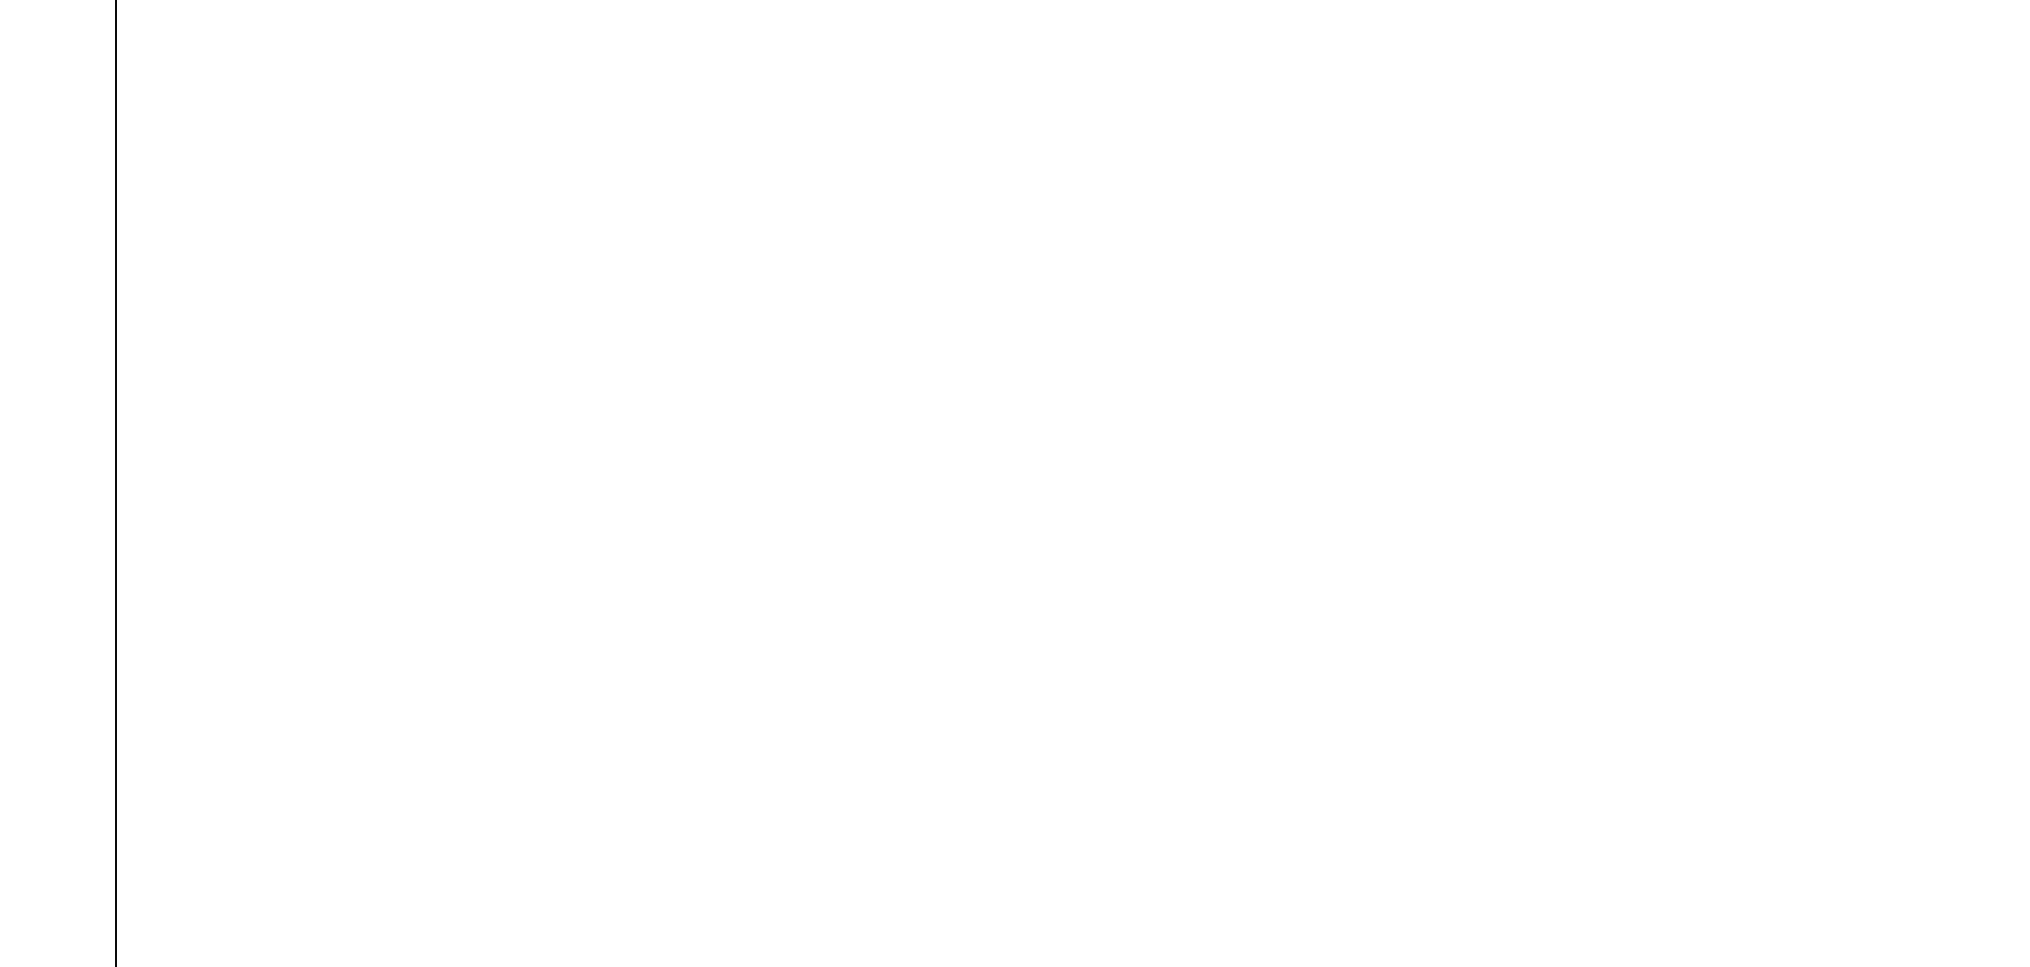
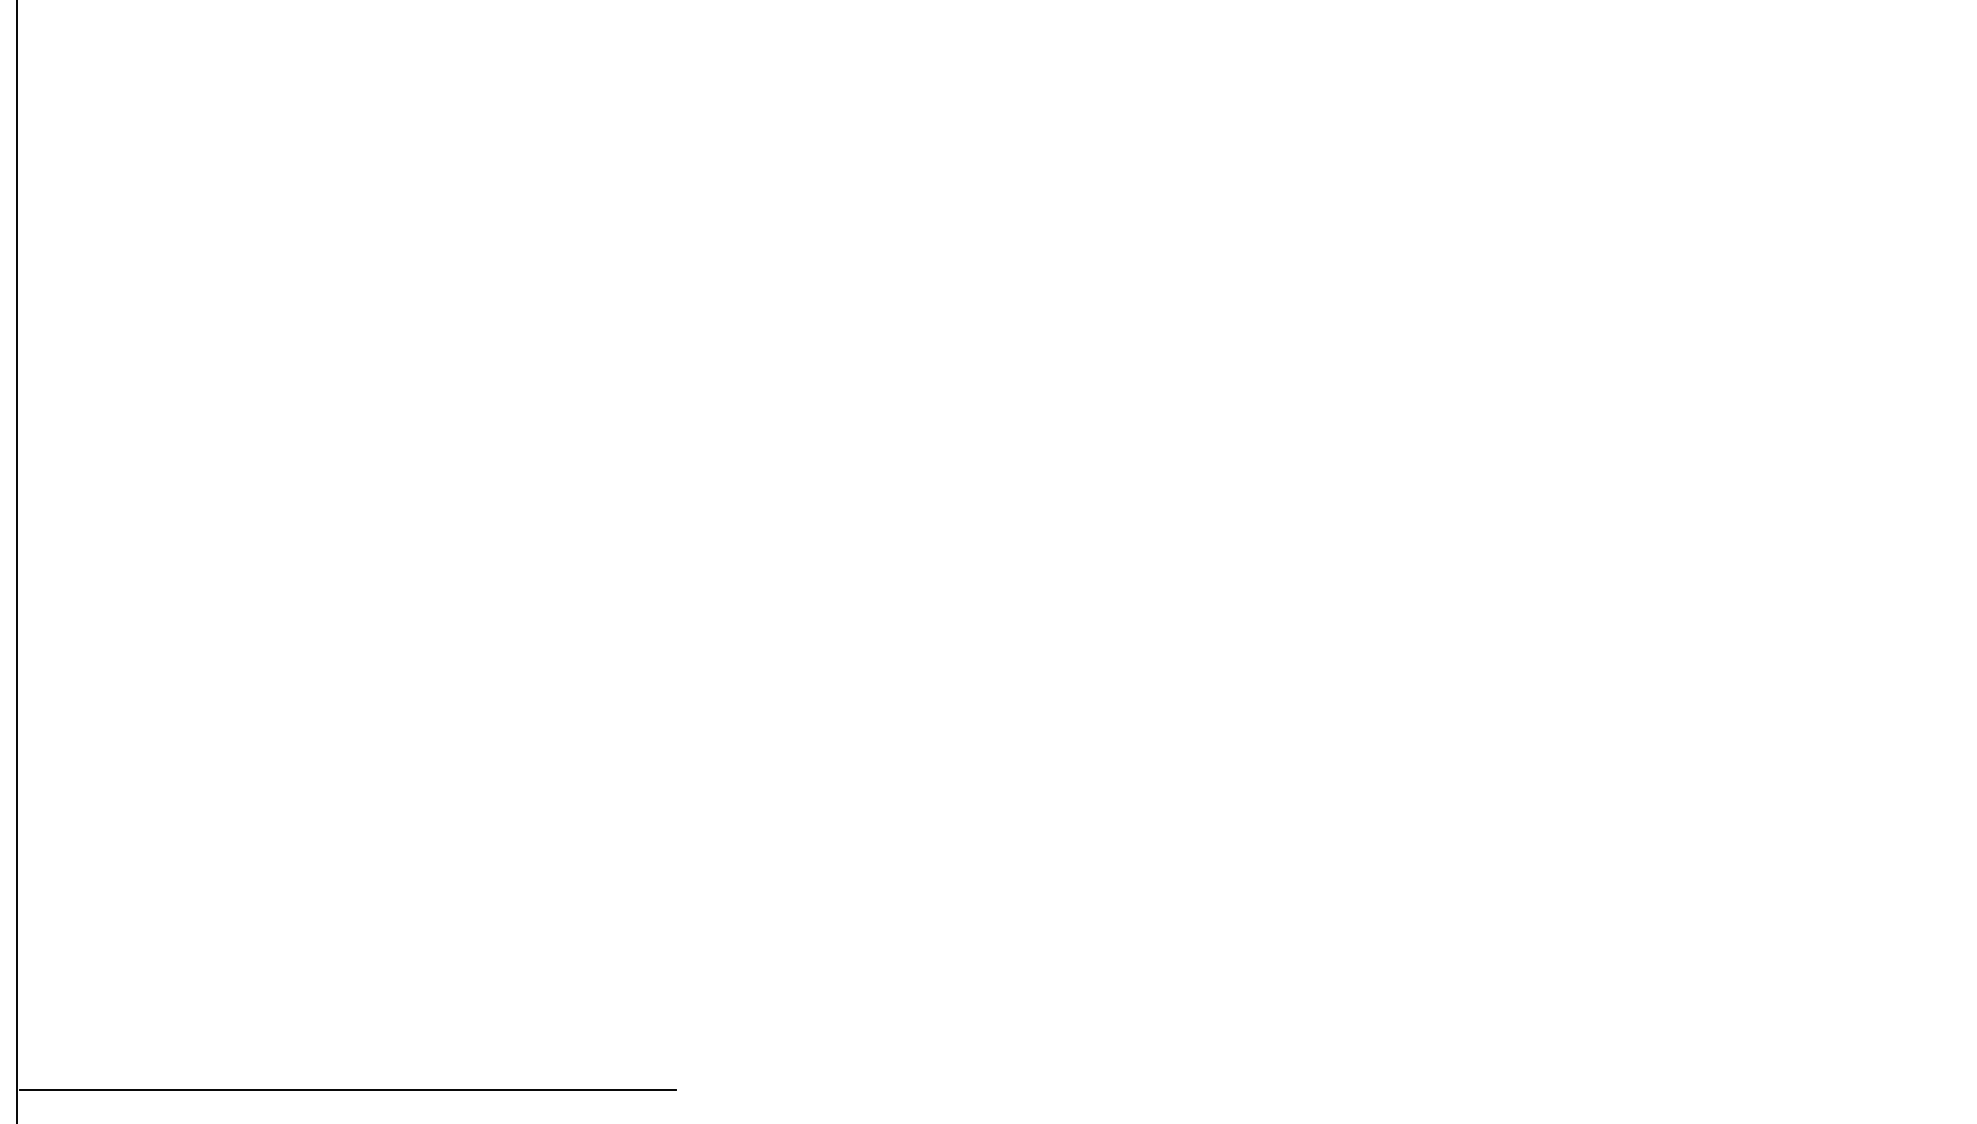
line: (457, 870) -> (347, 1090), added

